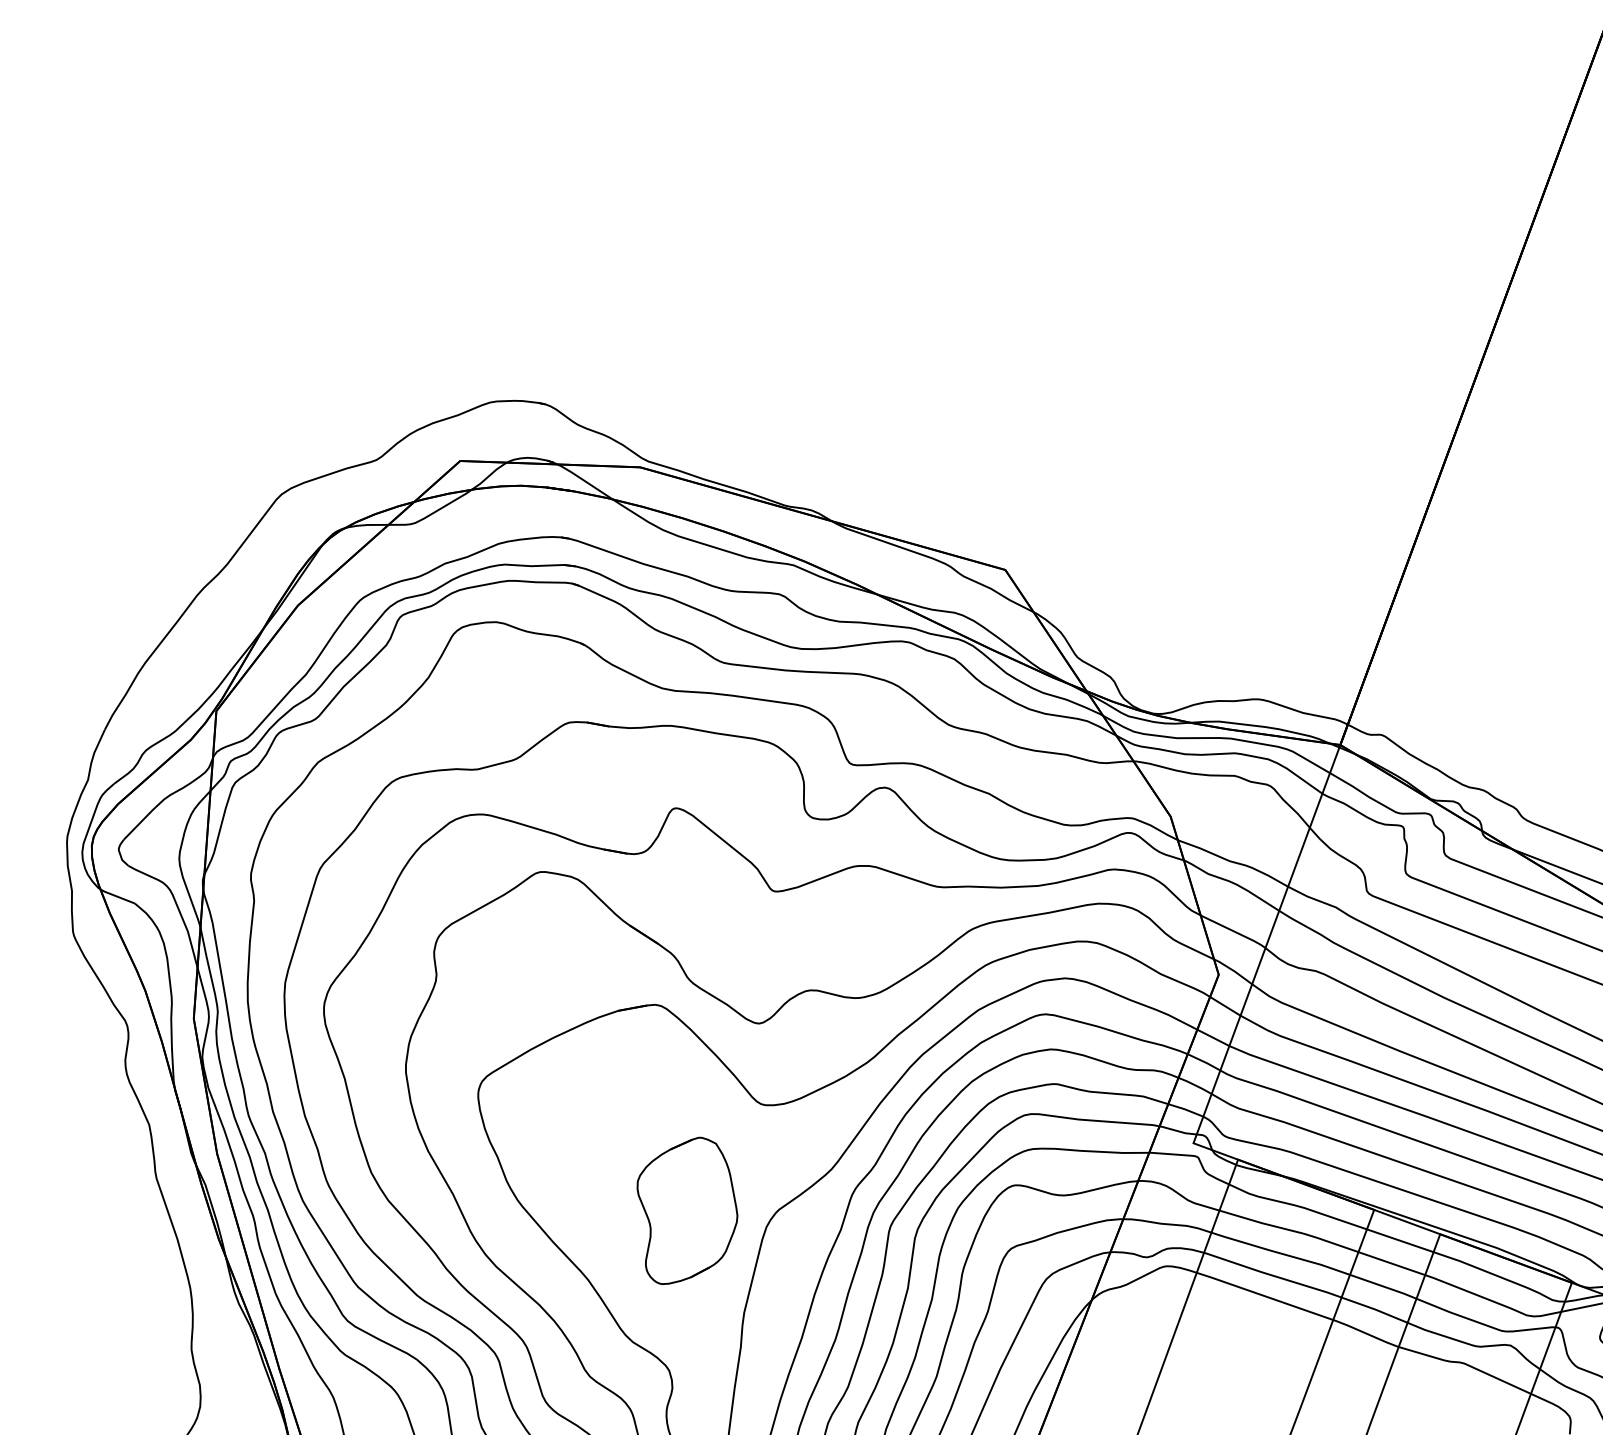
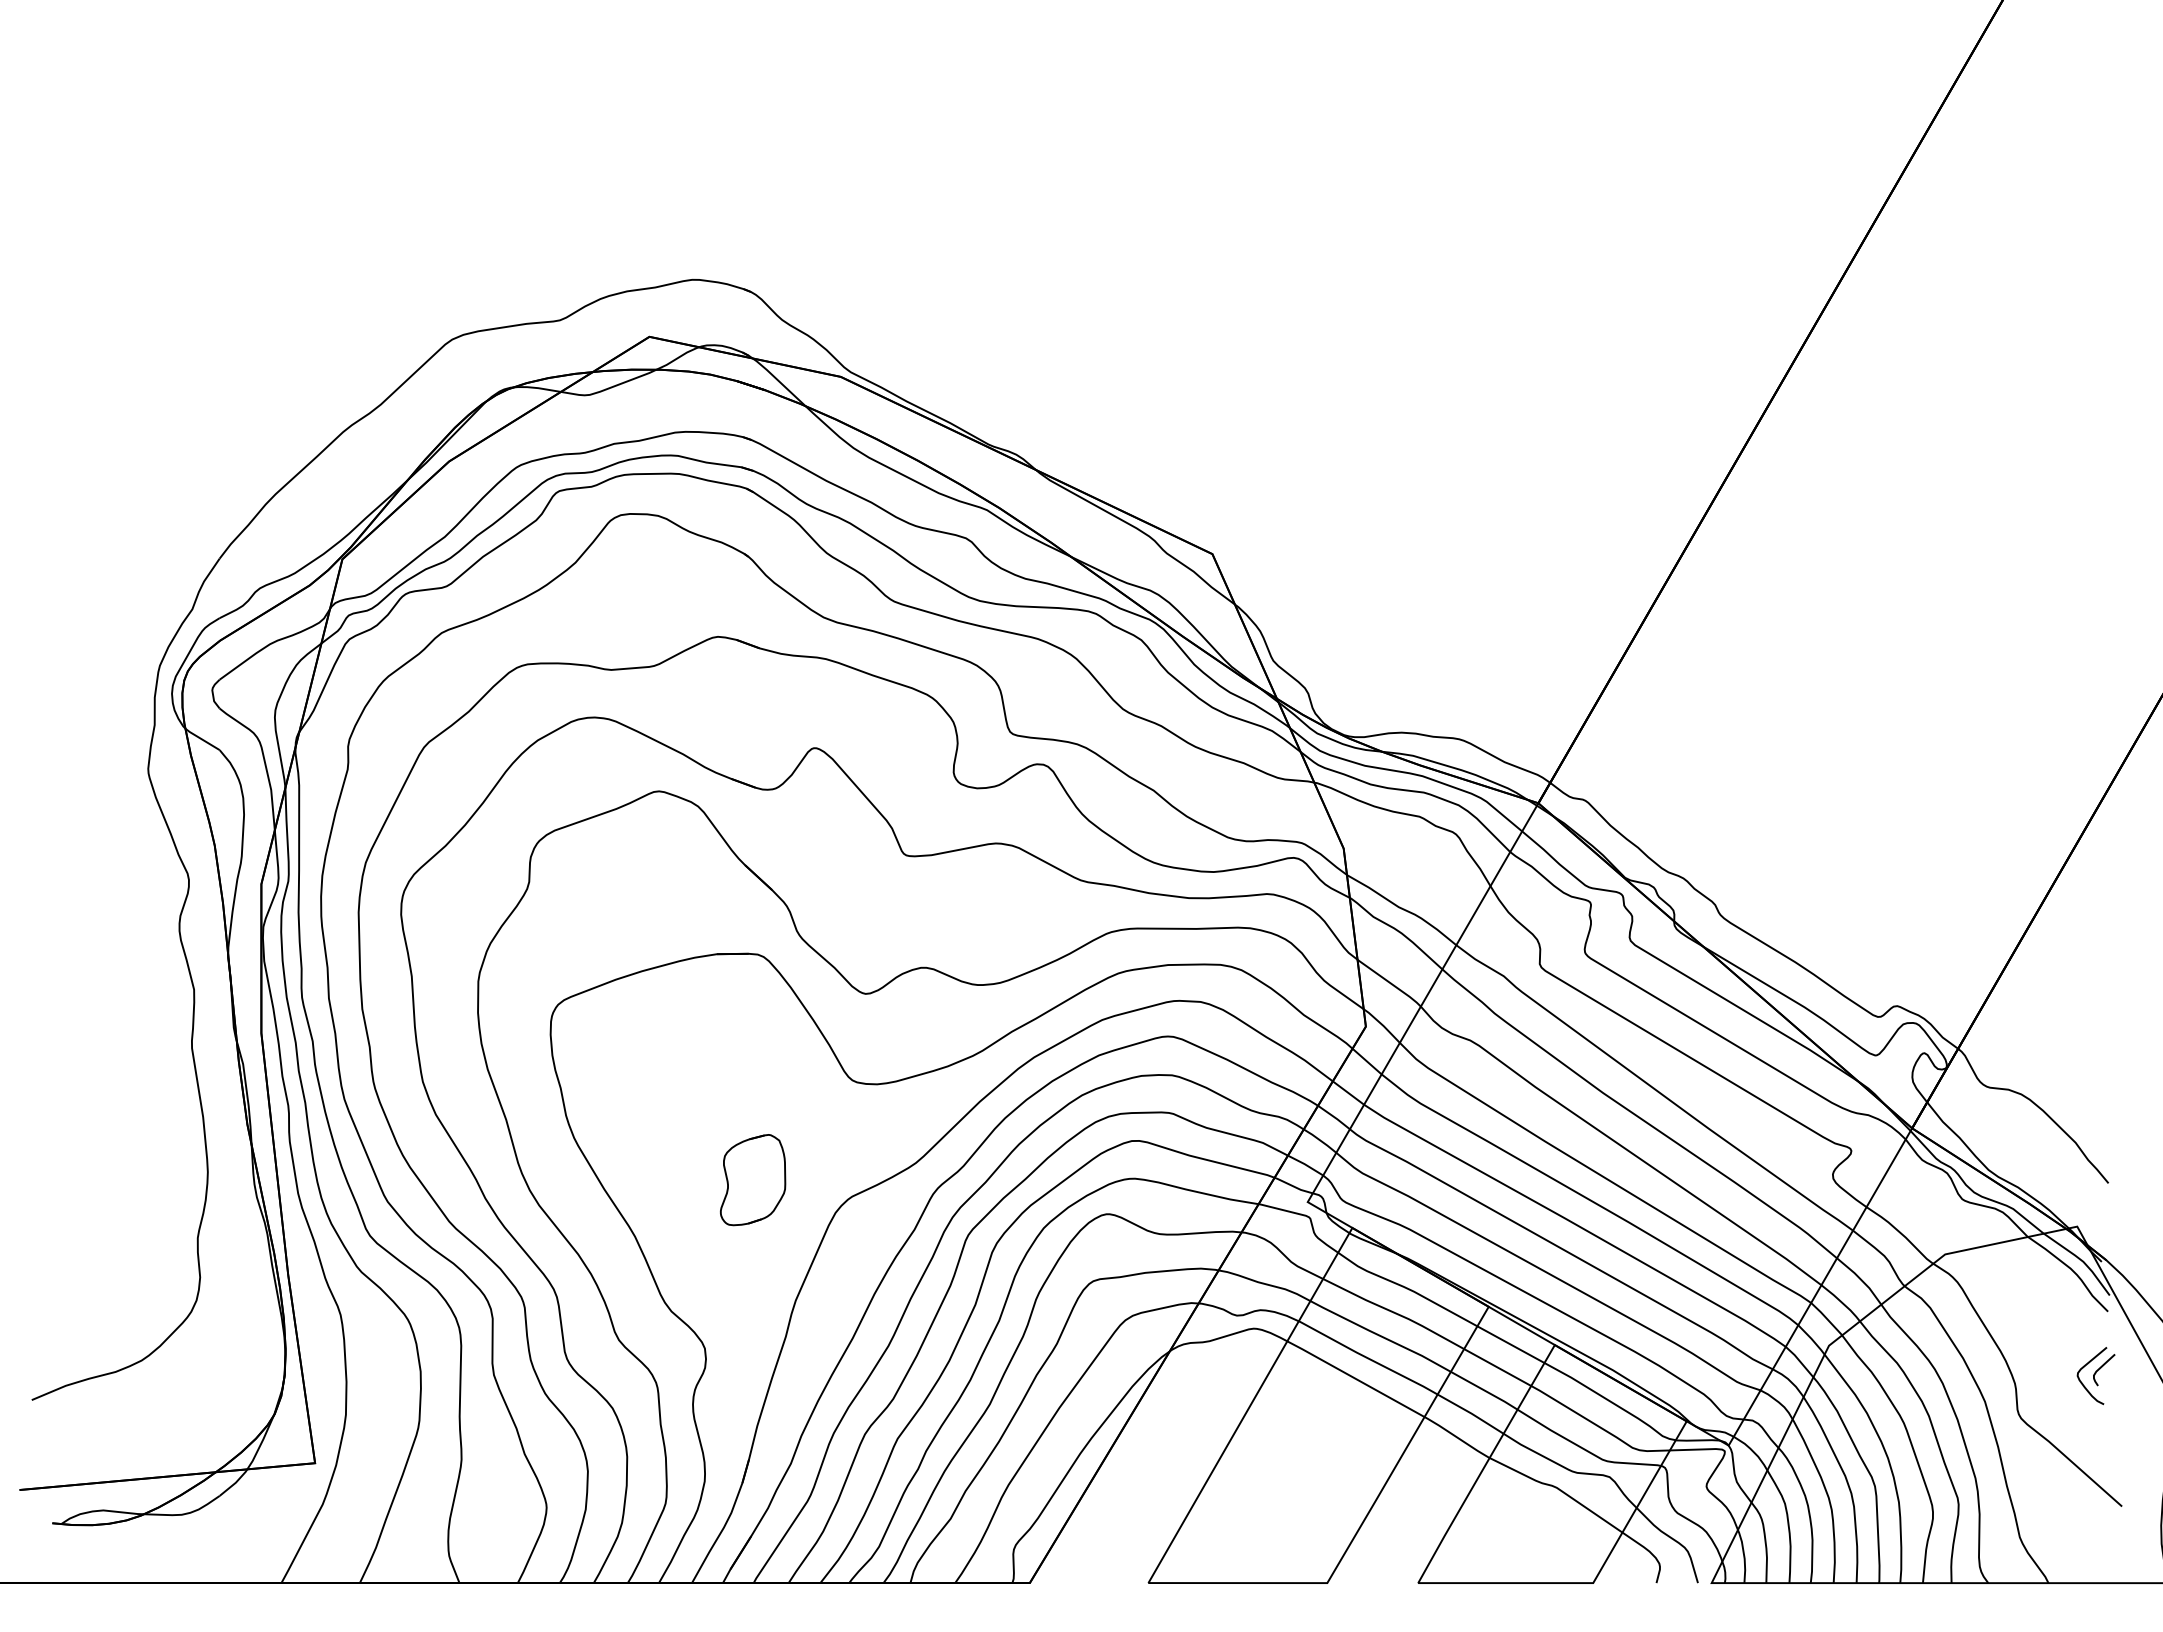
part: (685, 1209) -> (752, 1179), size x0.6

